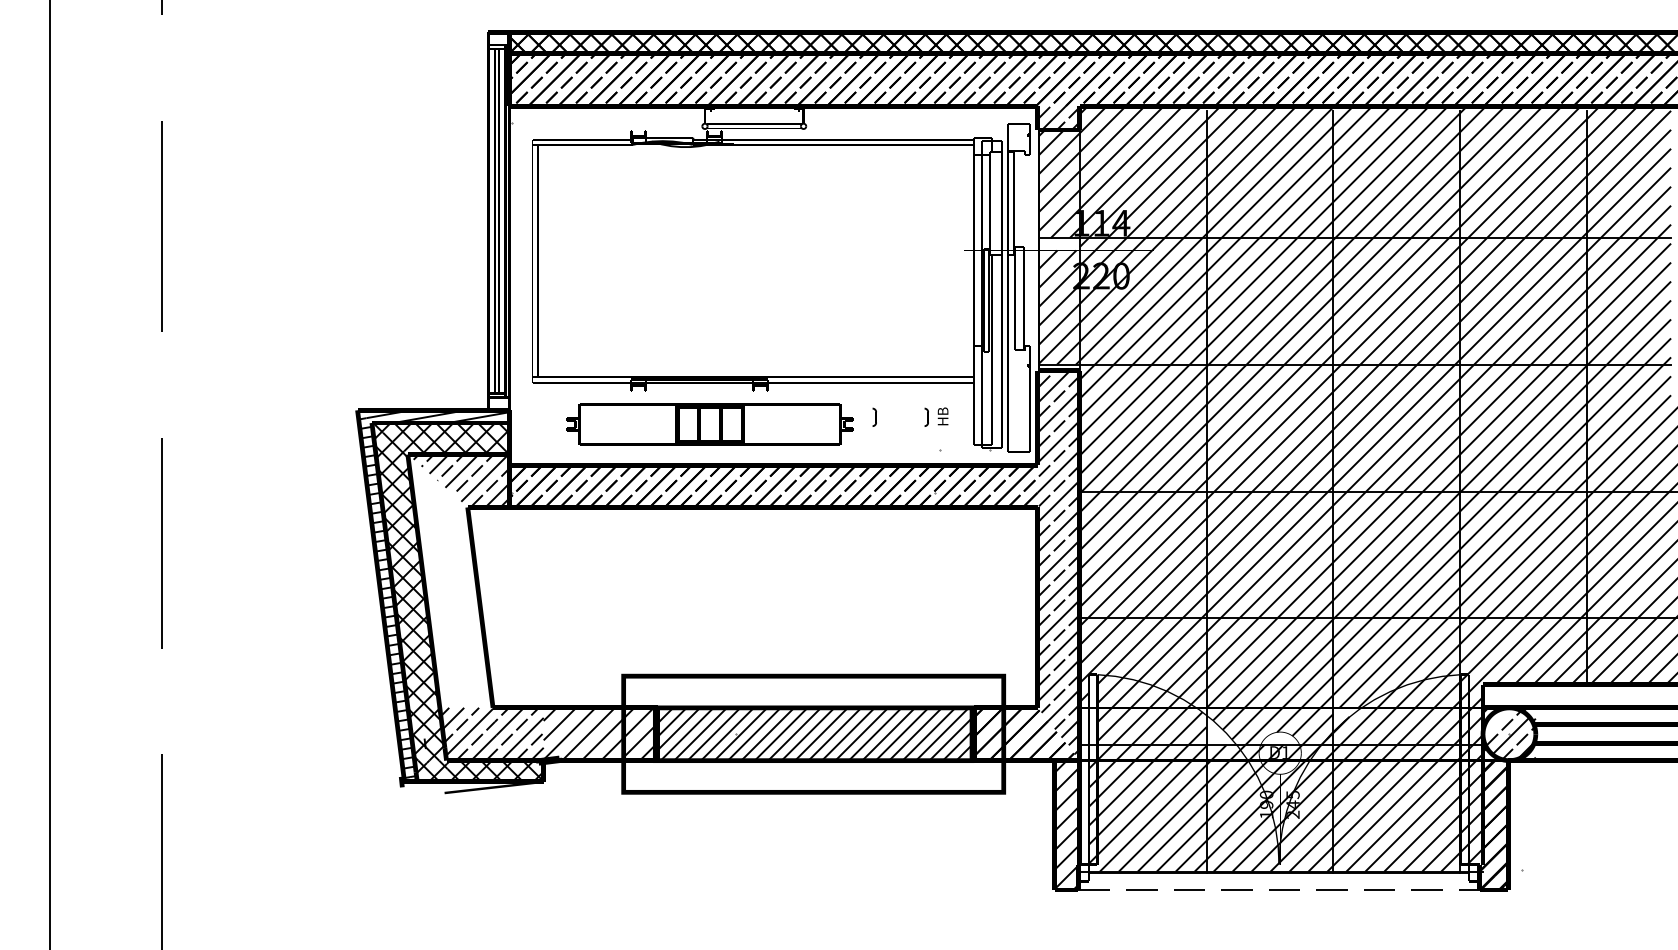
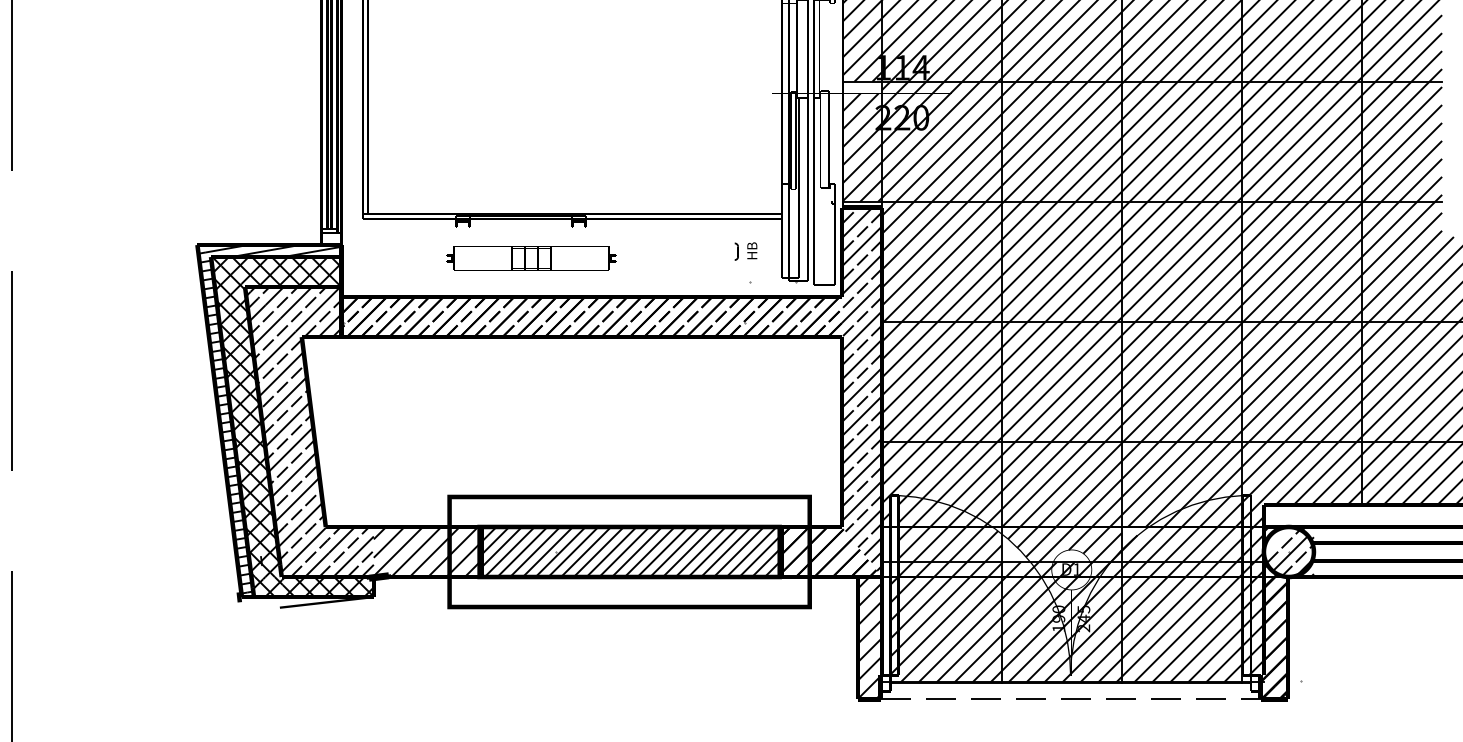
part: (874, 416) -> (687, 250), removed
part: (709, 424) -> (530, 258), size x0.62
hatch: (450, 583) -> (285, 409), added

